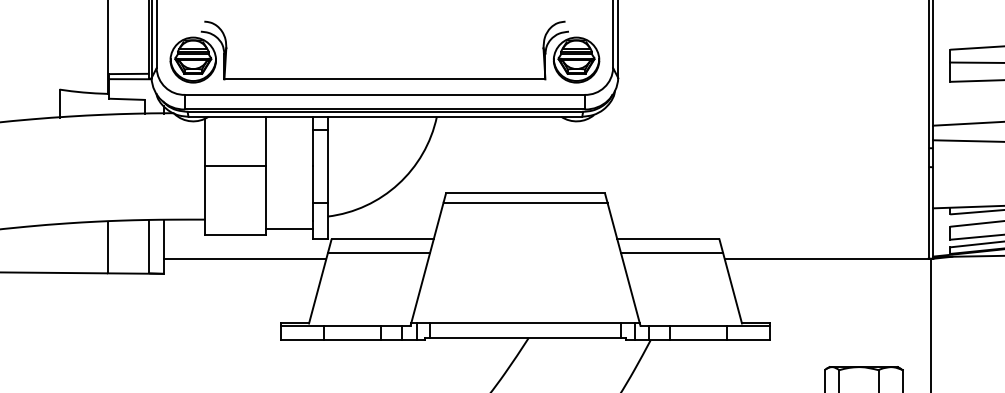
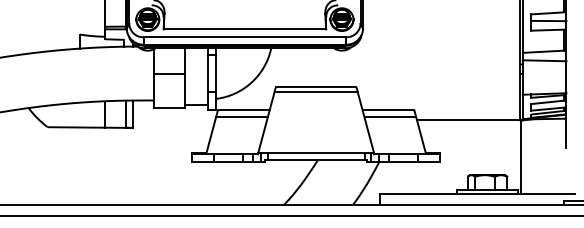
line: (243, 259) -> (173, 120), removed

